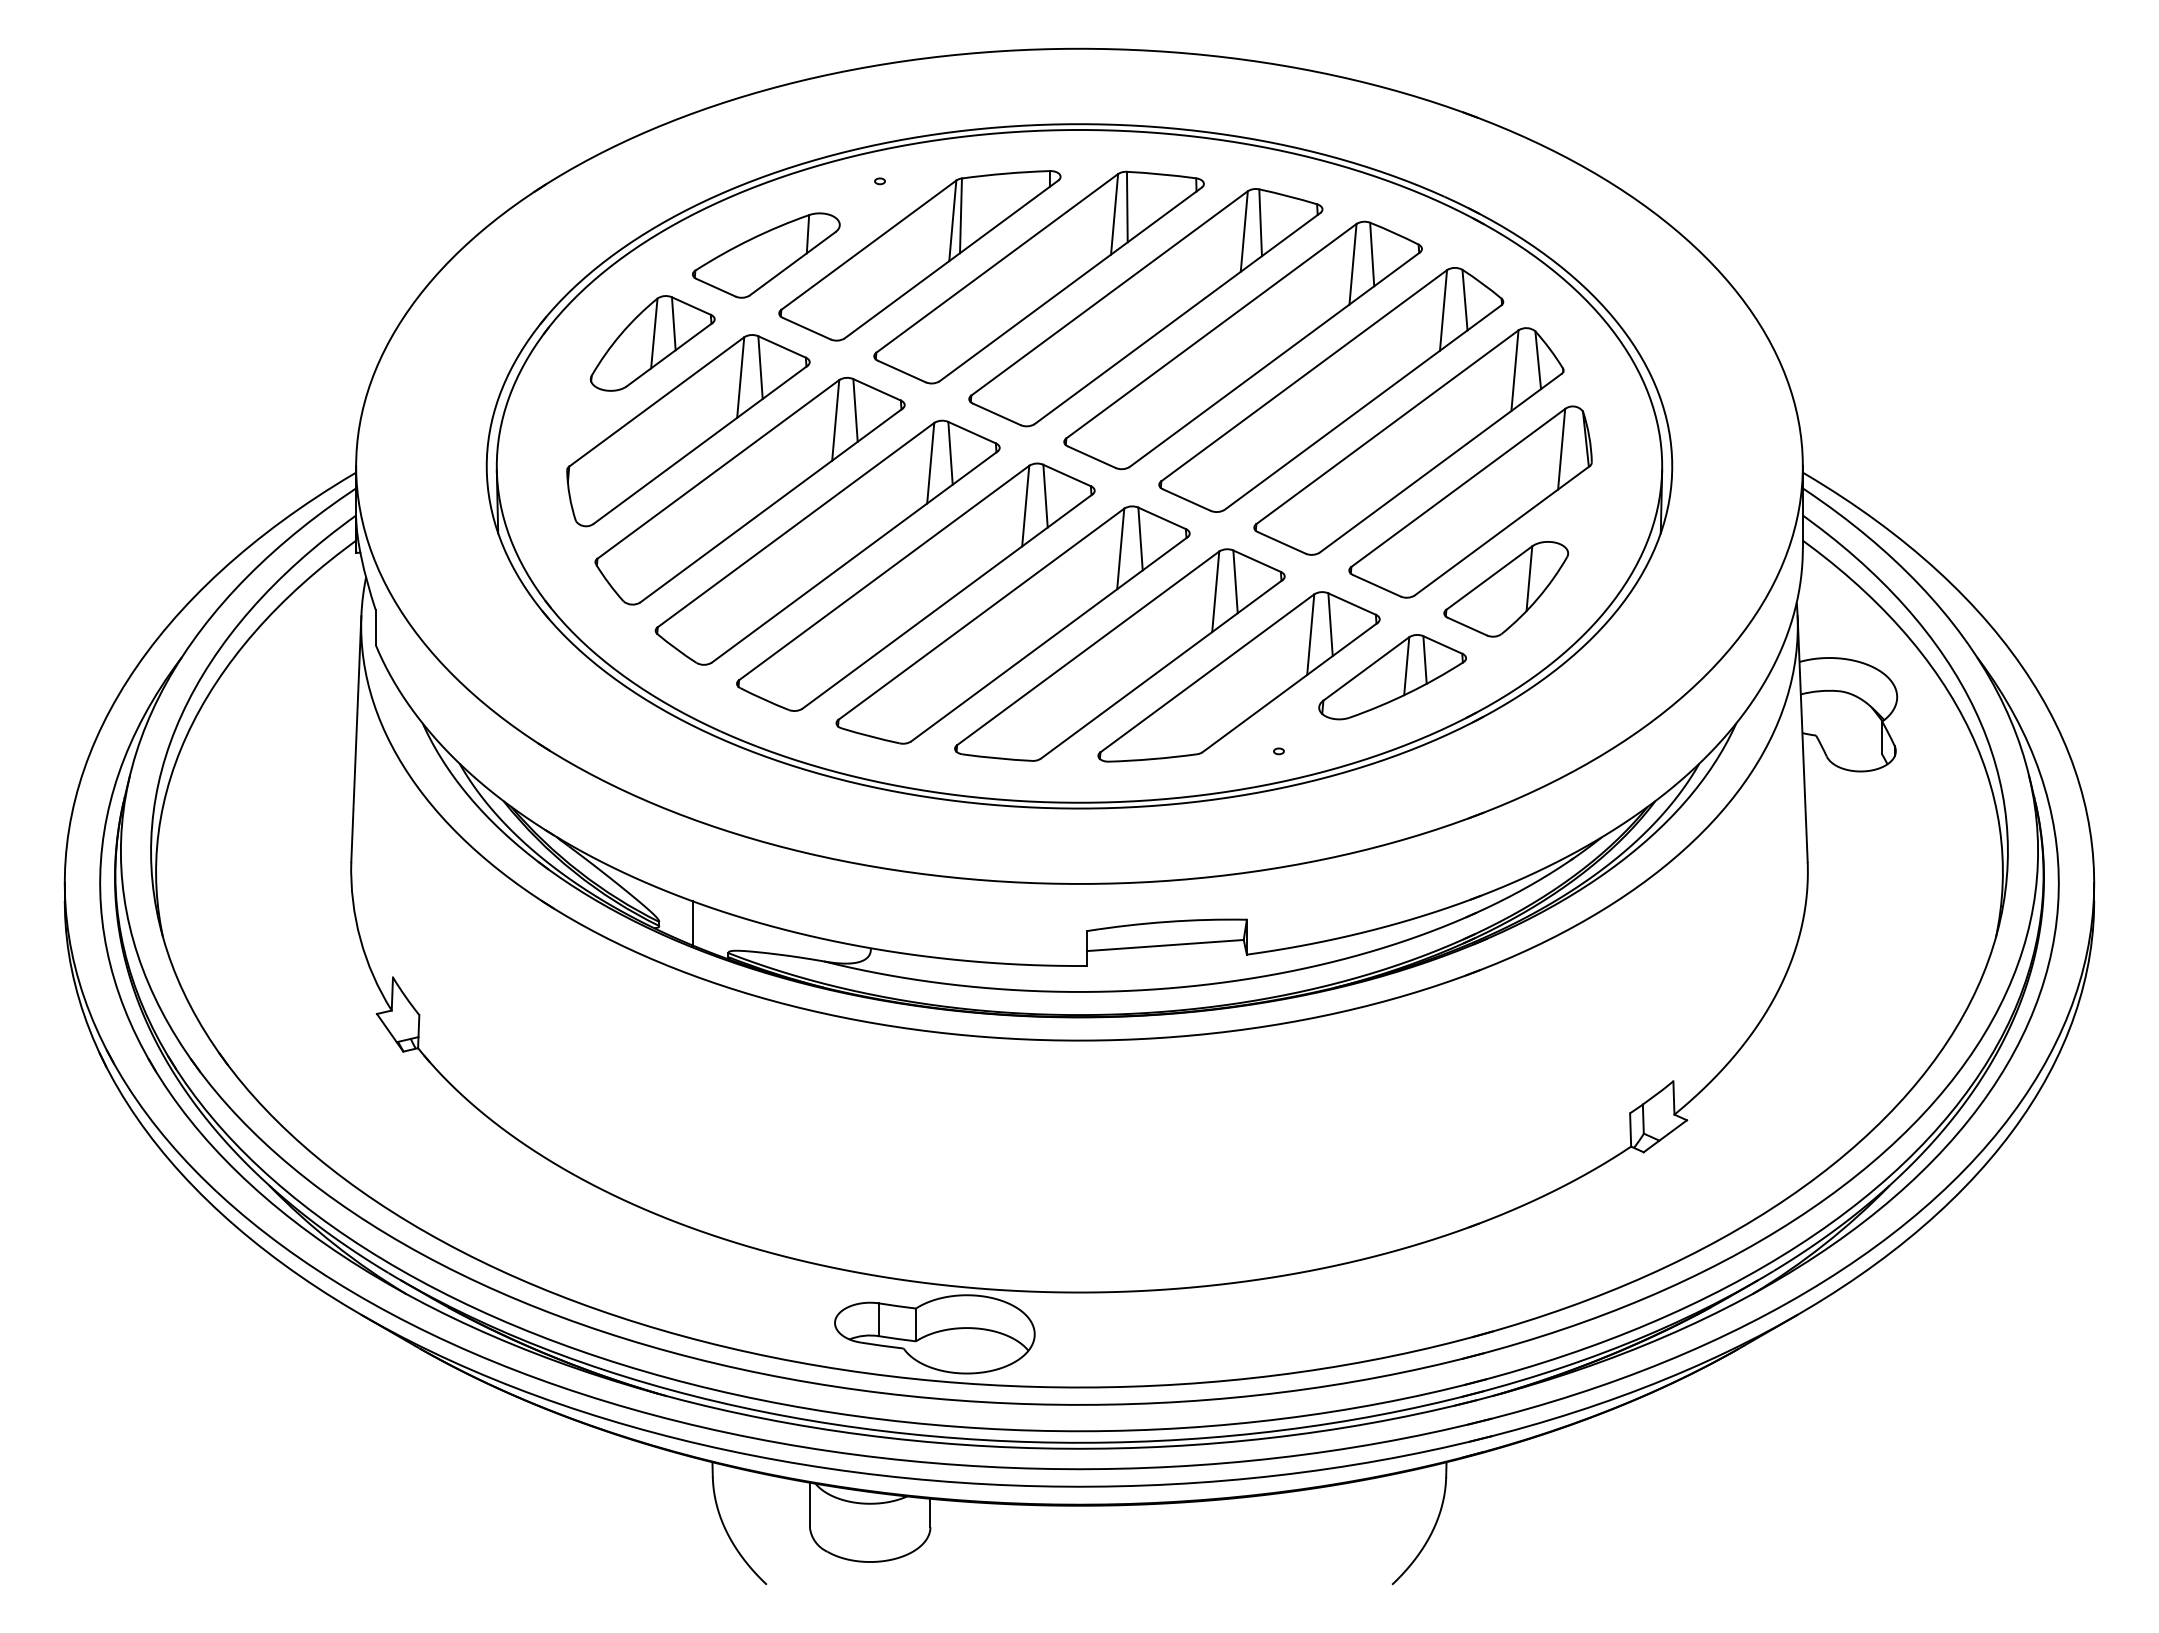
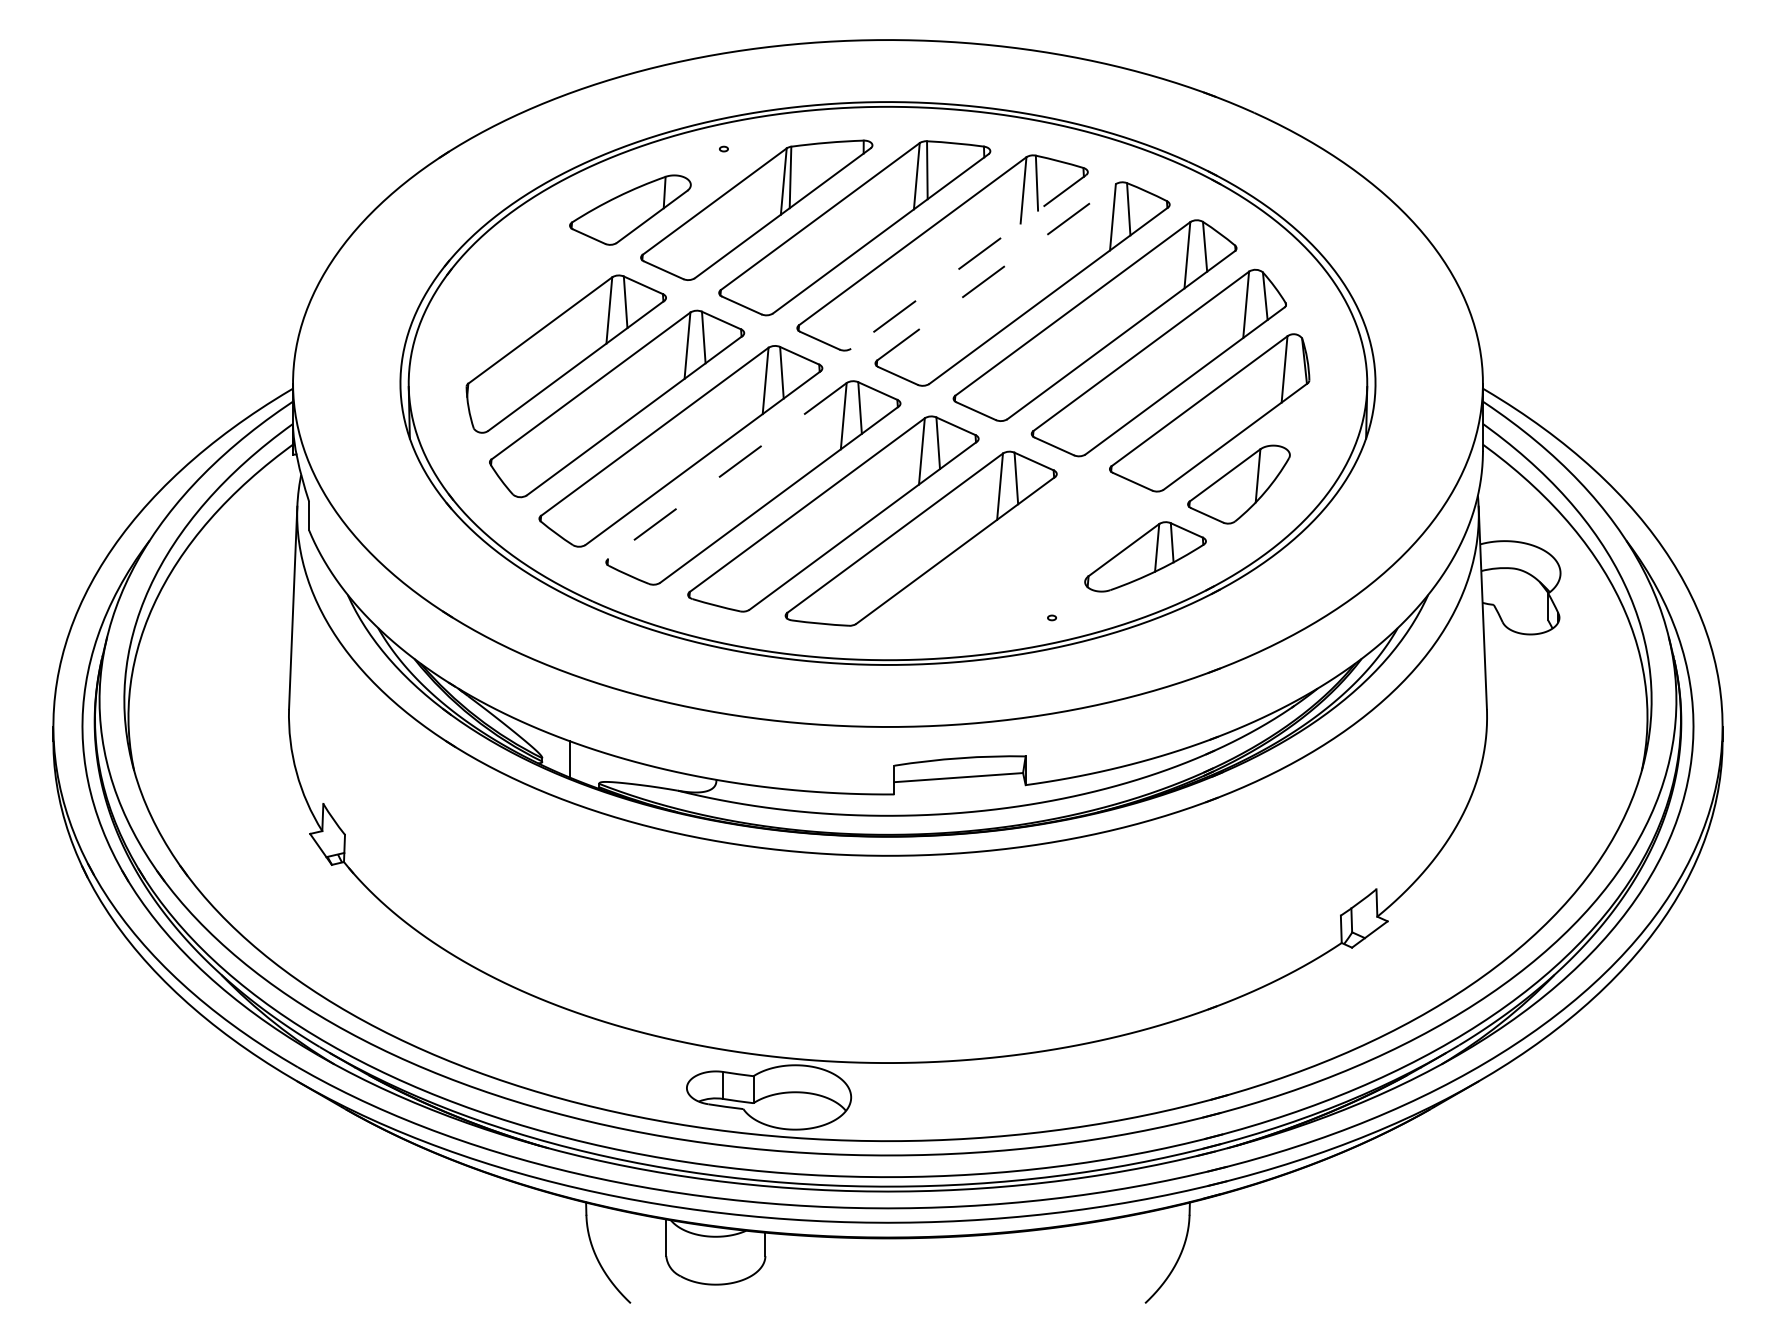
line: (1177, 318) -> (968, 261), solid -> dashed
line: (1211, 330) -> (996, 271), solid -> dashed
part: (652, 343) -> (536, 282), removed
line: (883, 573) -> (726, 471), solid -> dashed
part: (1238, 676) -> (1018, 556), removed

